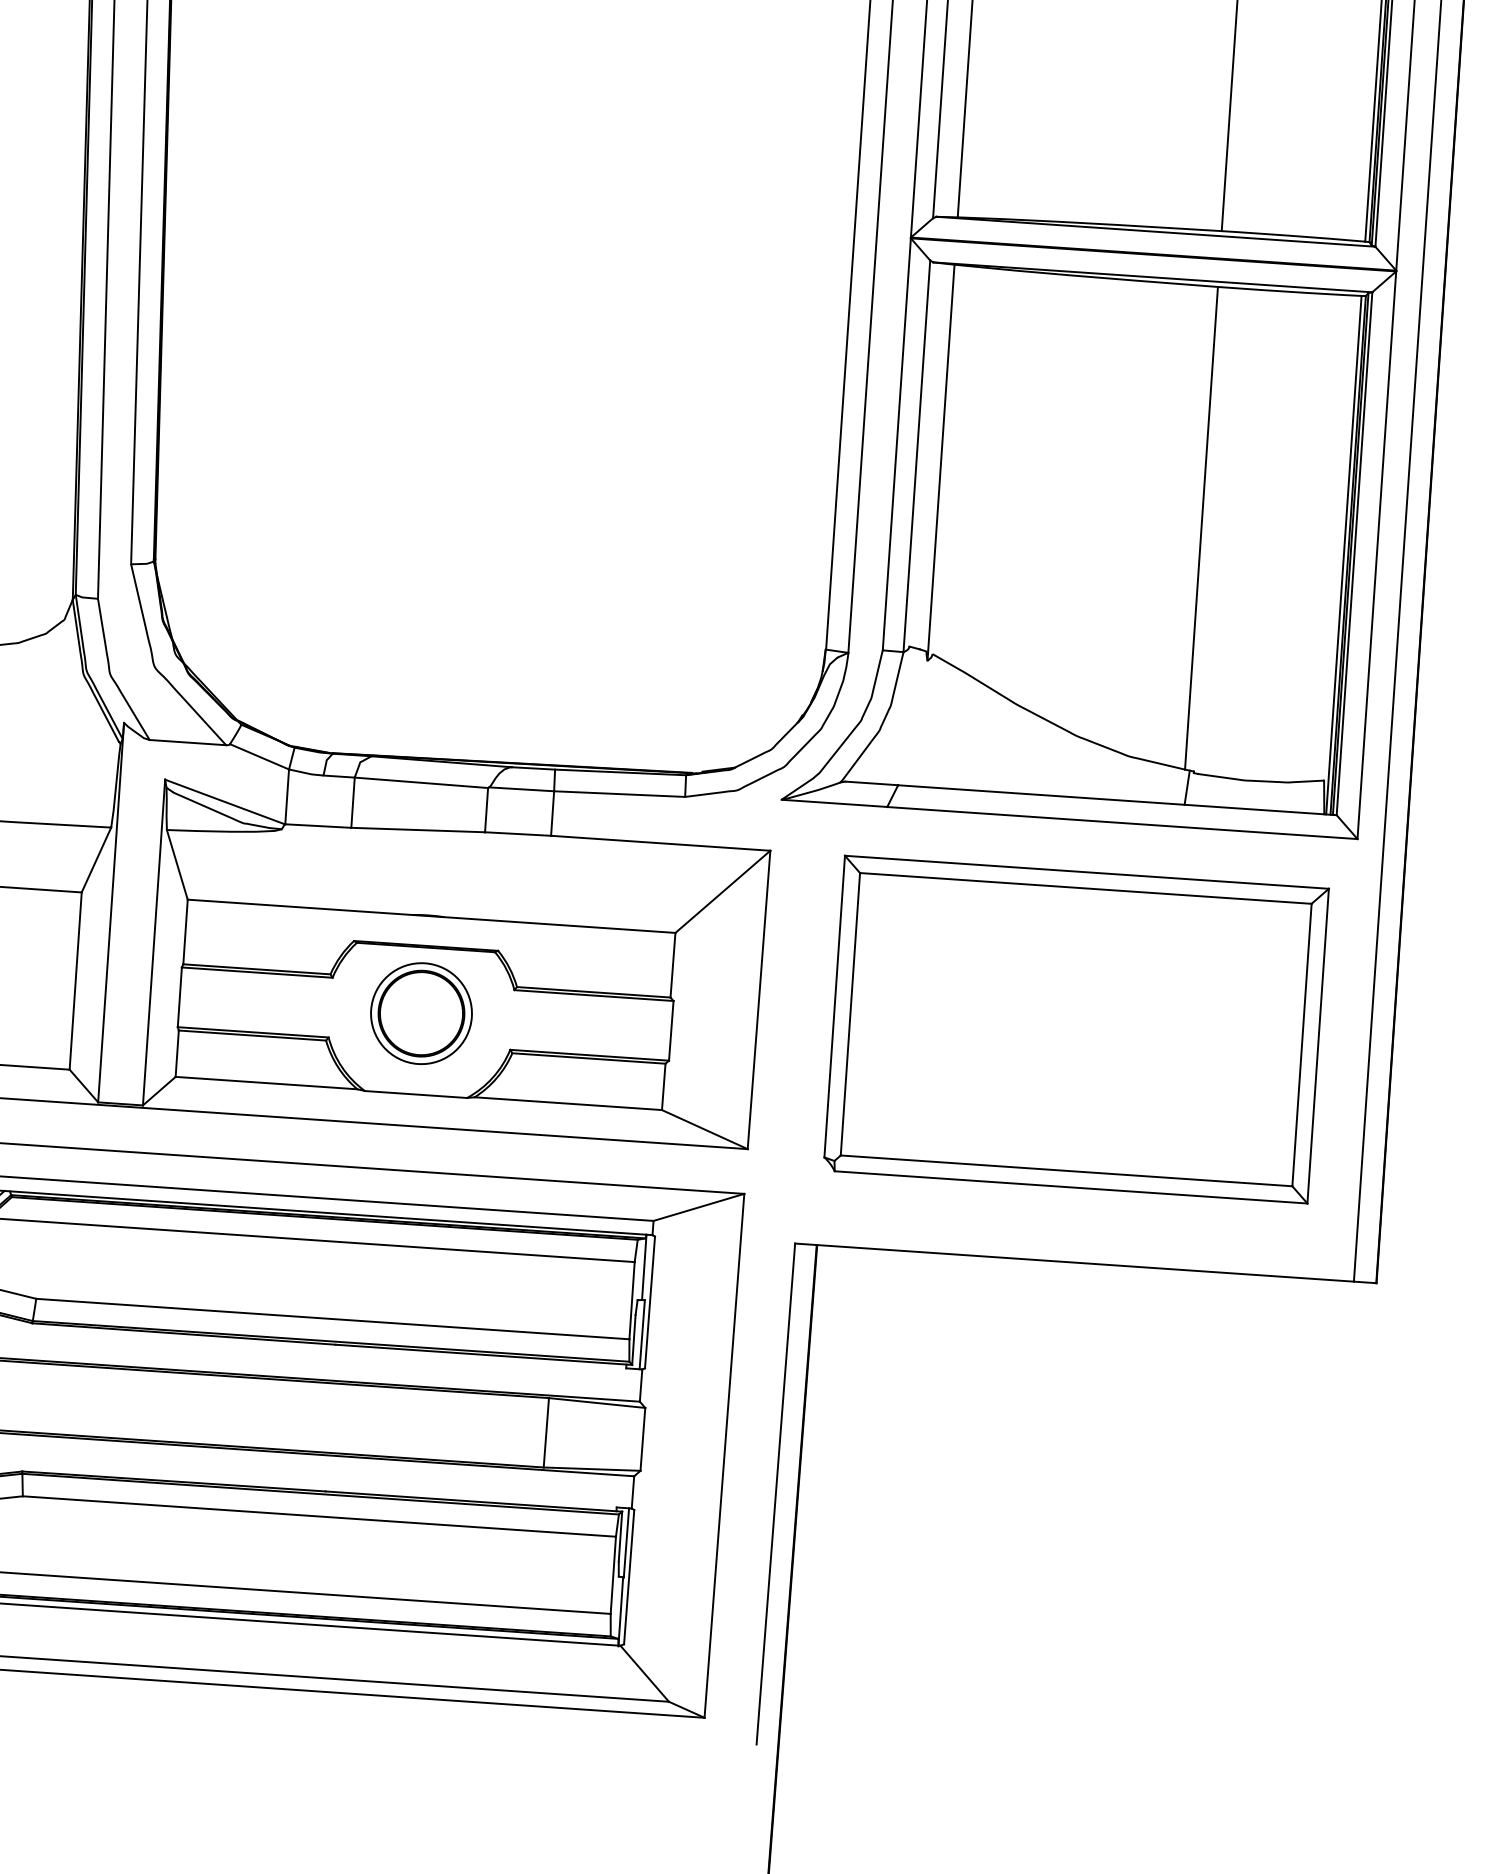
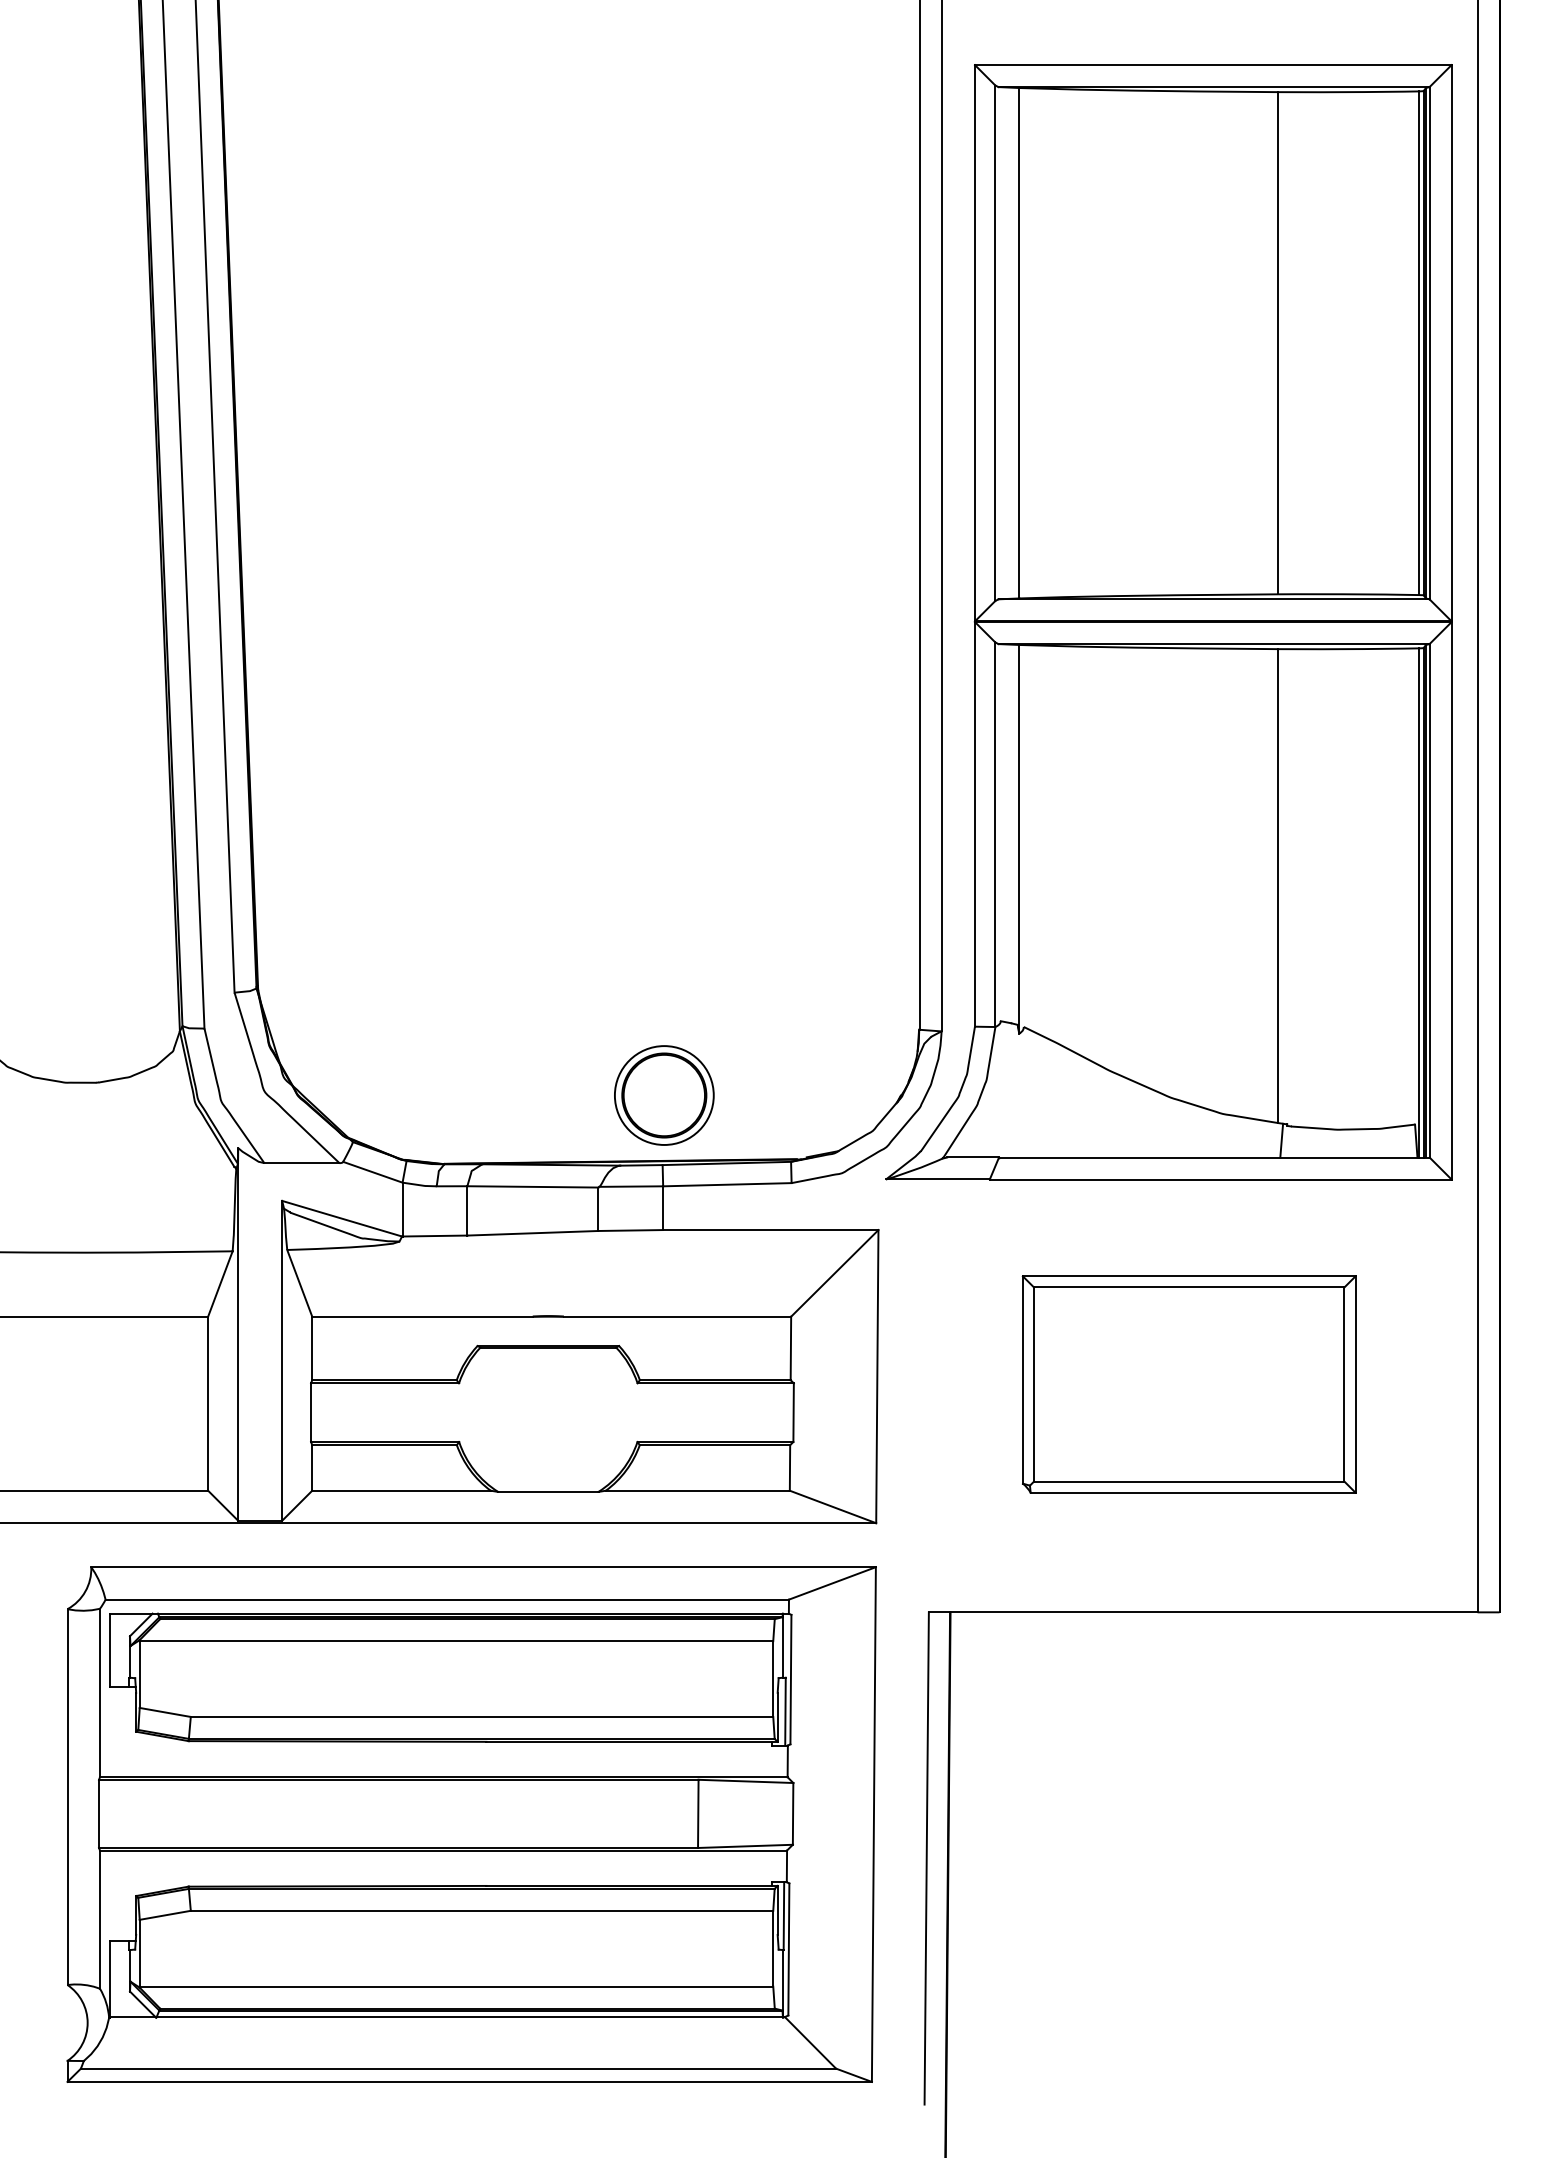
part: (421, 1013) -> (664, 1095), moved
part: (1075, 1029) -> (1188, 1384), size x0.7

